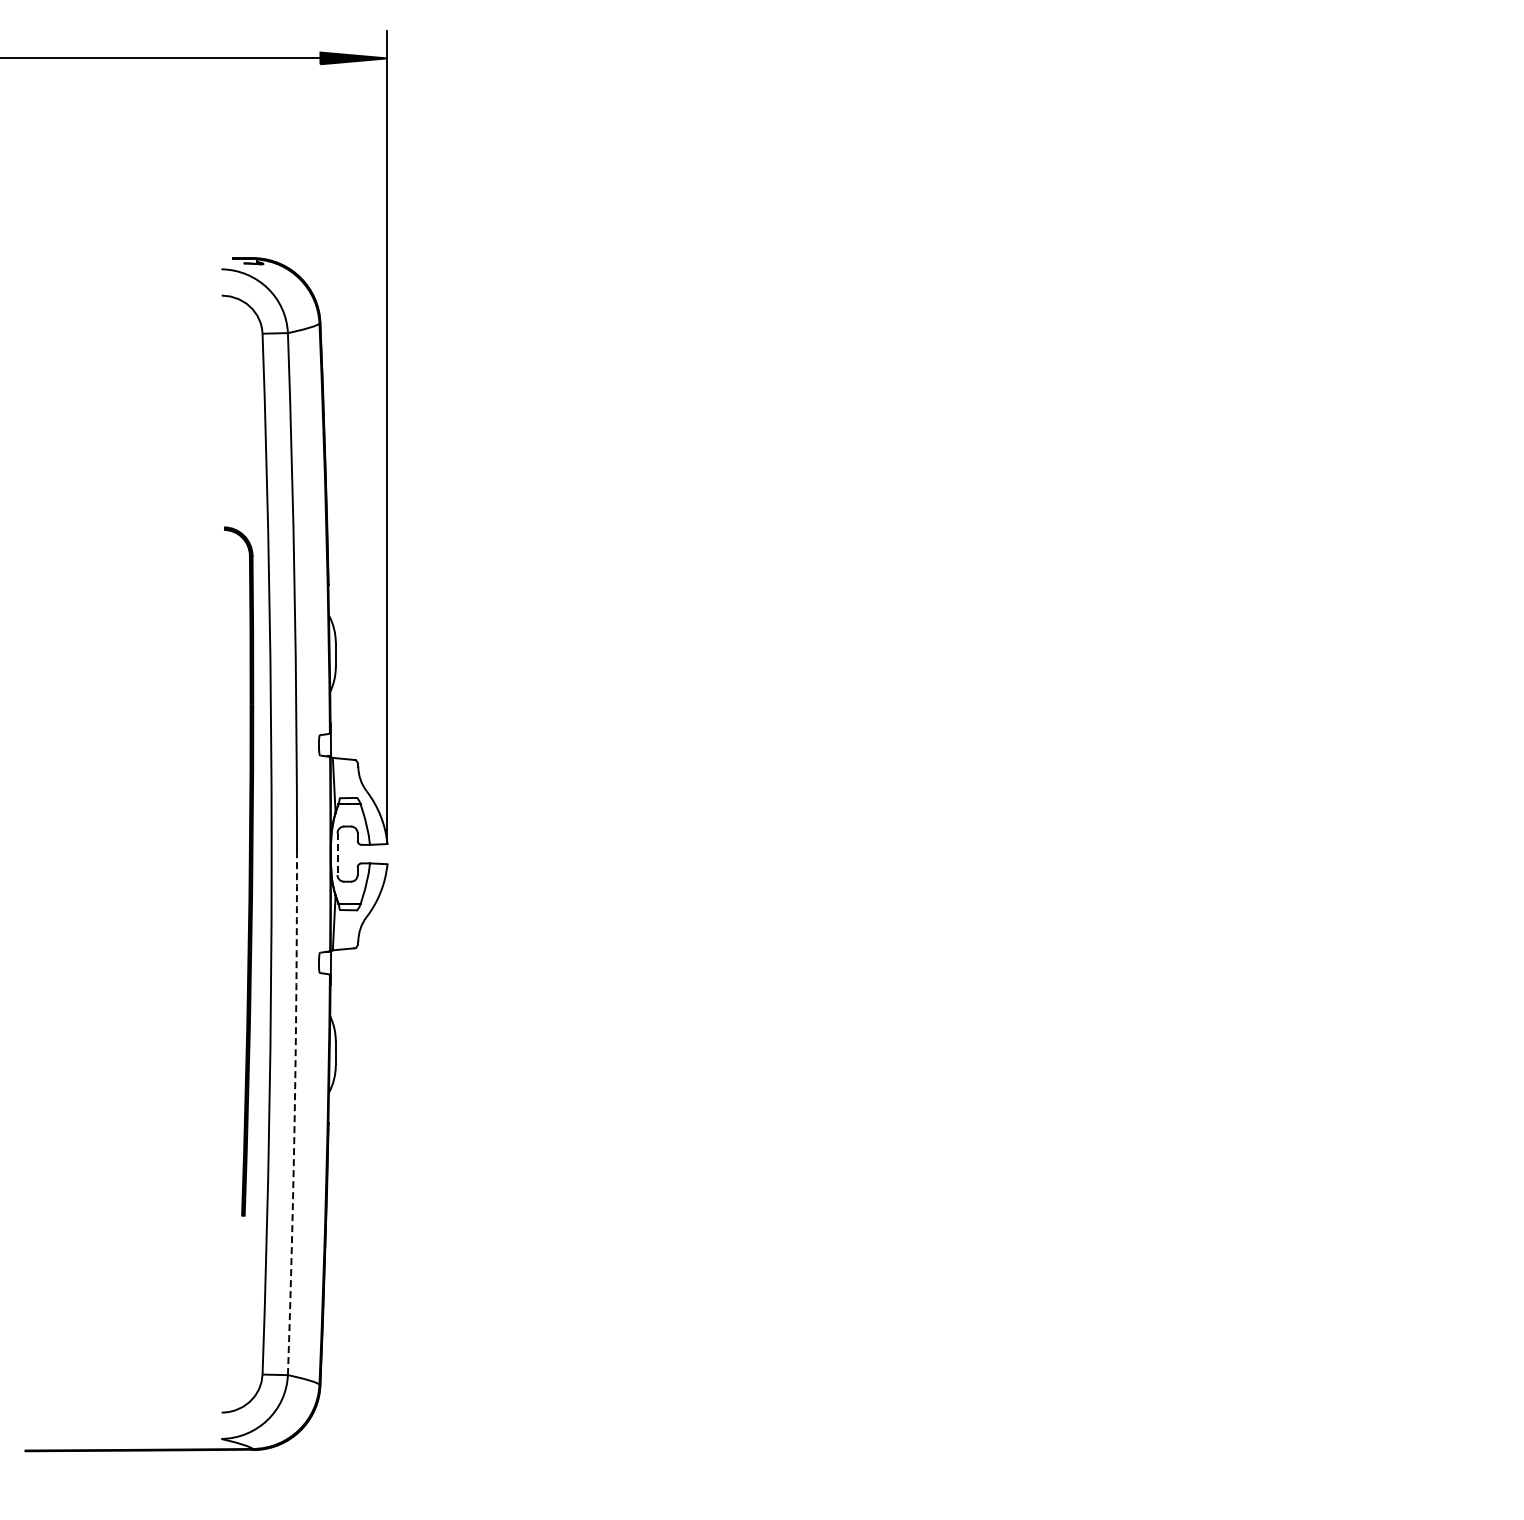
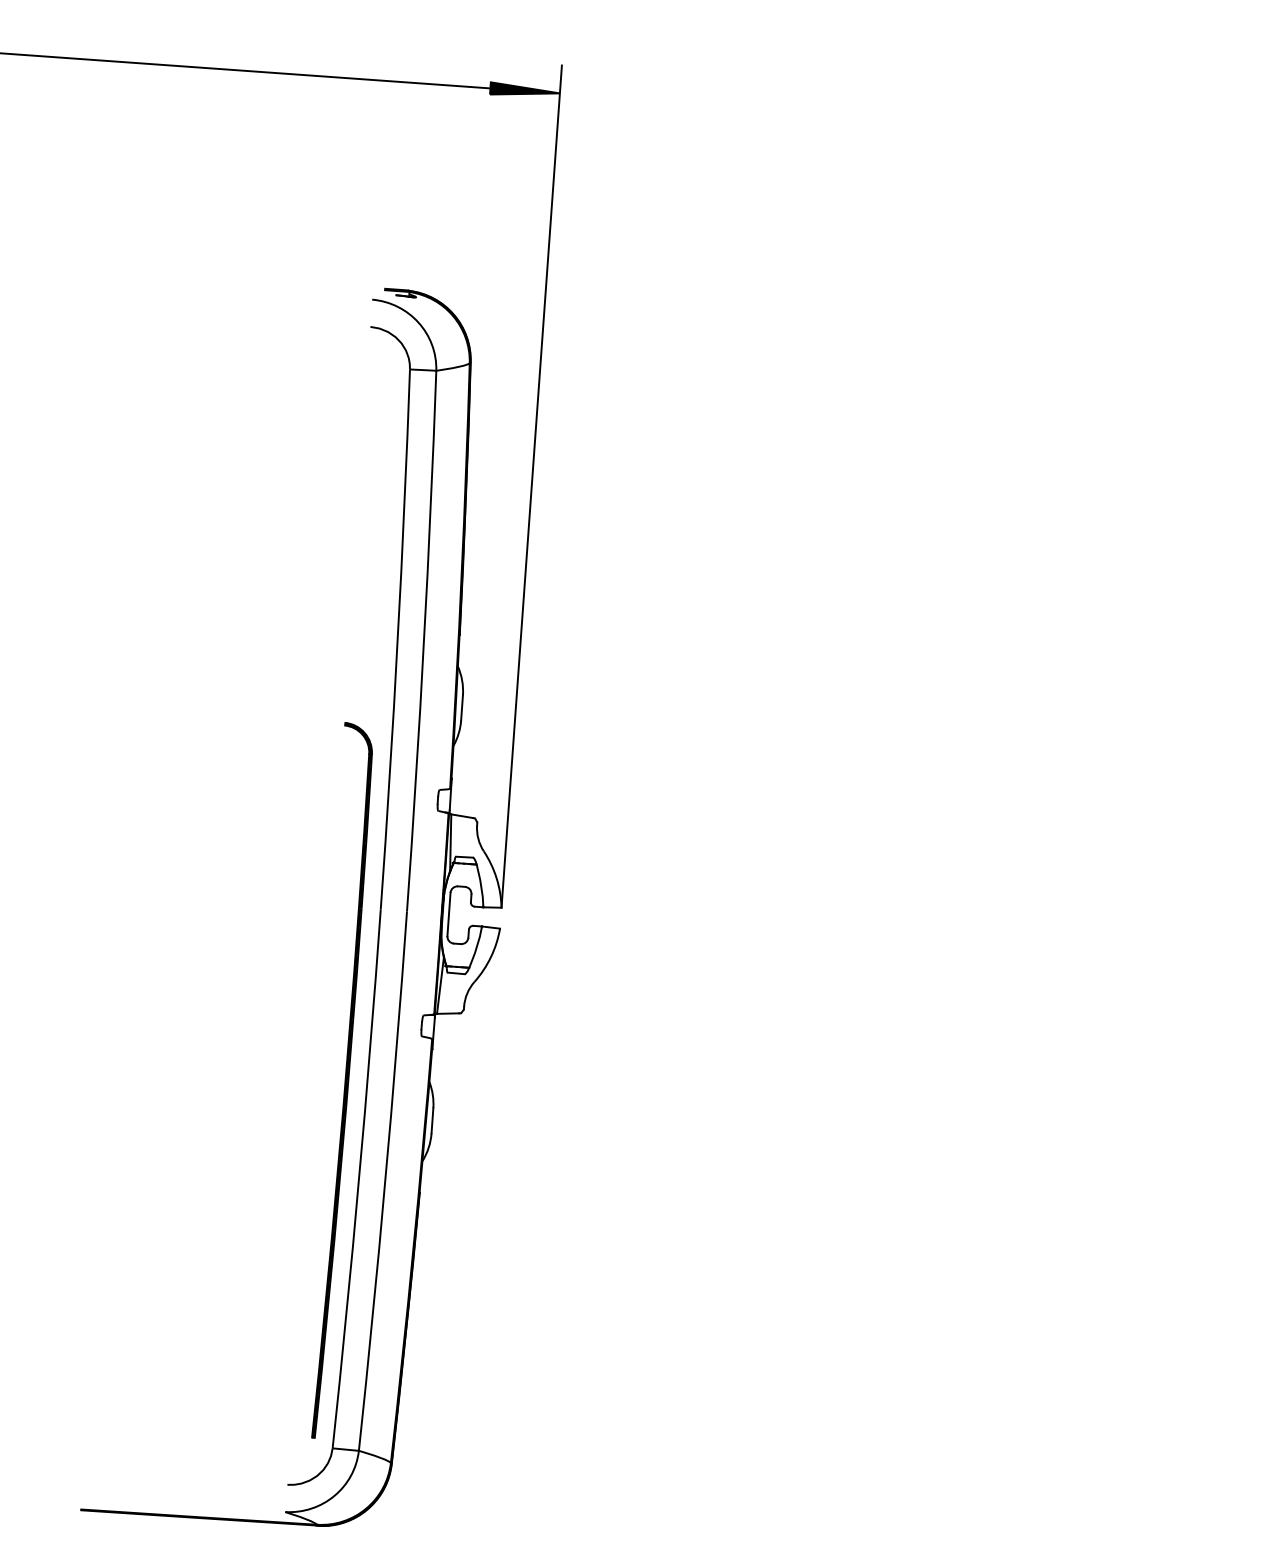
line: (337, 854) -> (448, 914), dashed -> solid
part: (248, 871) -> (344, 1081), moved
arc: (294, 1114) -> (385, 1181), dashed -> solid

